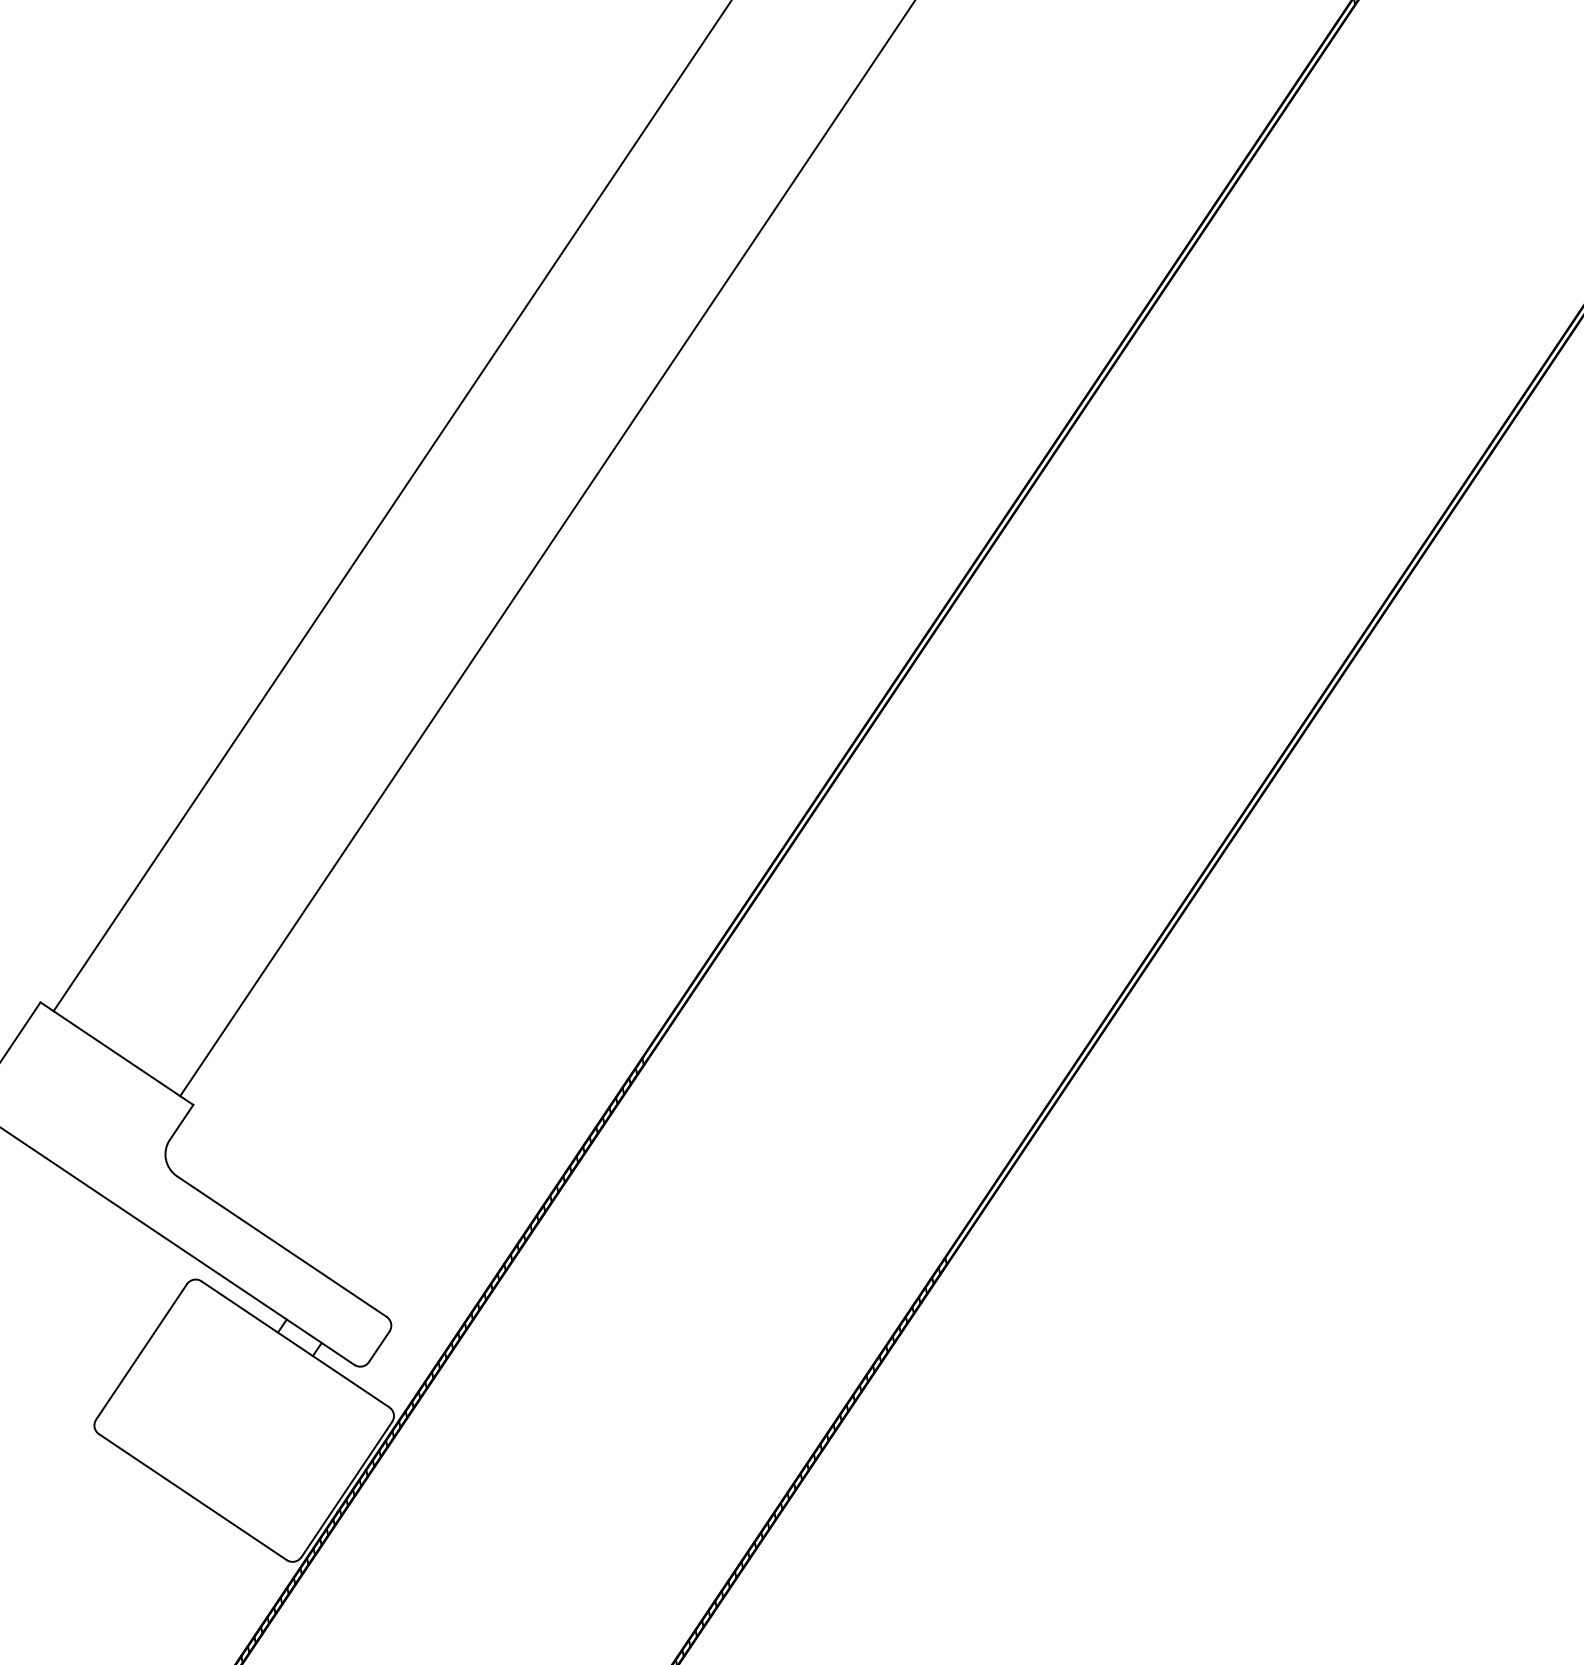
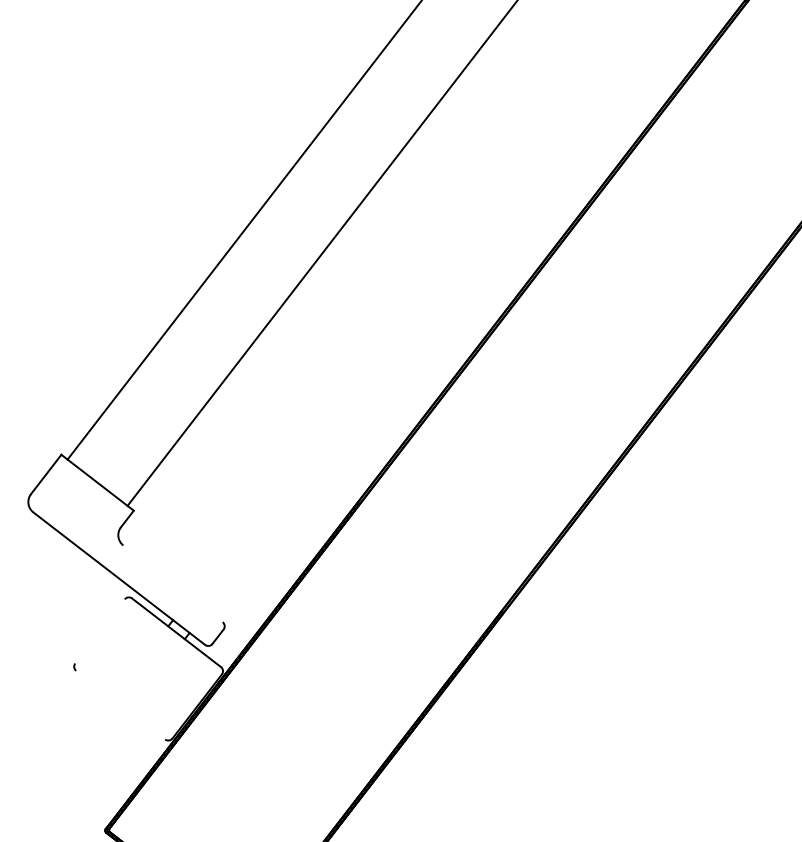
line: (280, 1245) -> (172, 583), removed
line: (140, 1352) -> (99, 631), removed
line: (192, 1495) -> (120, 704), removed

